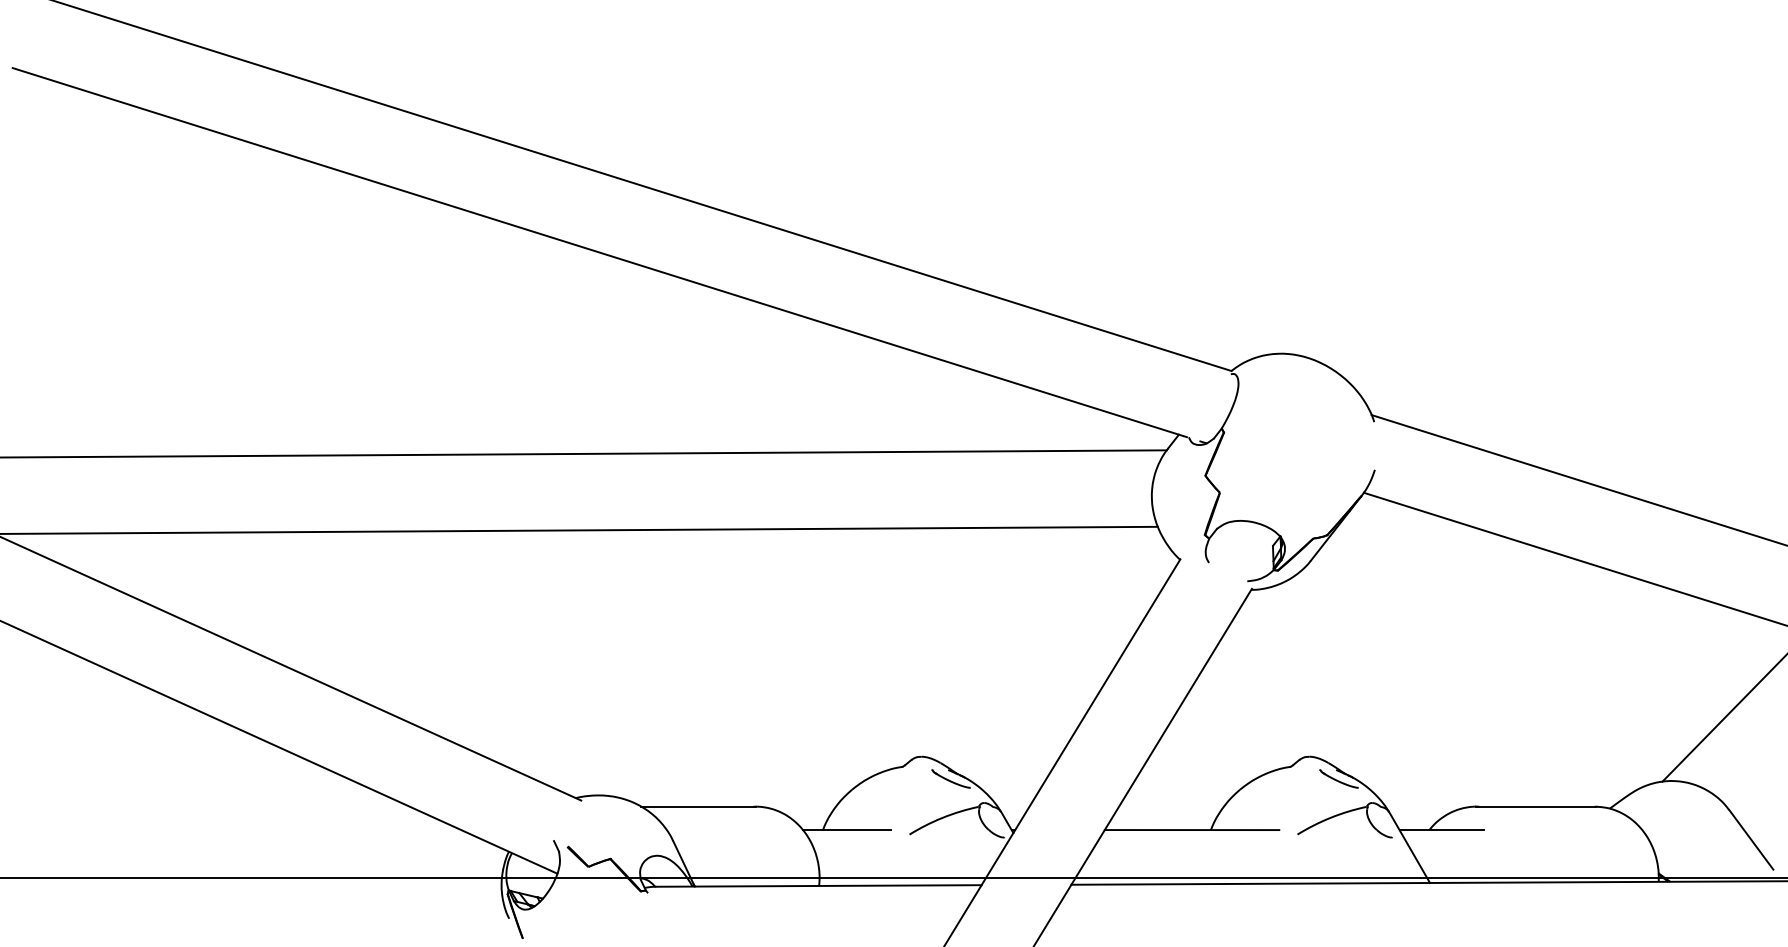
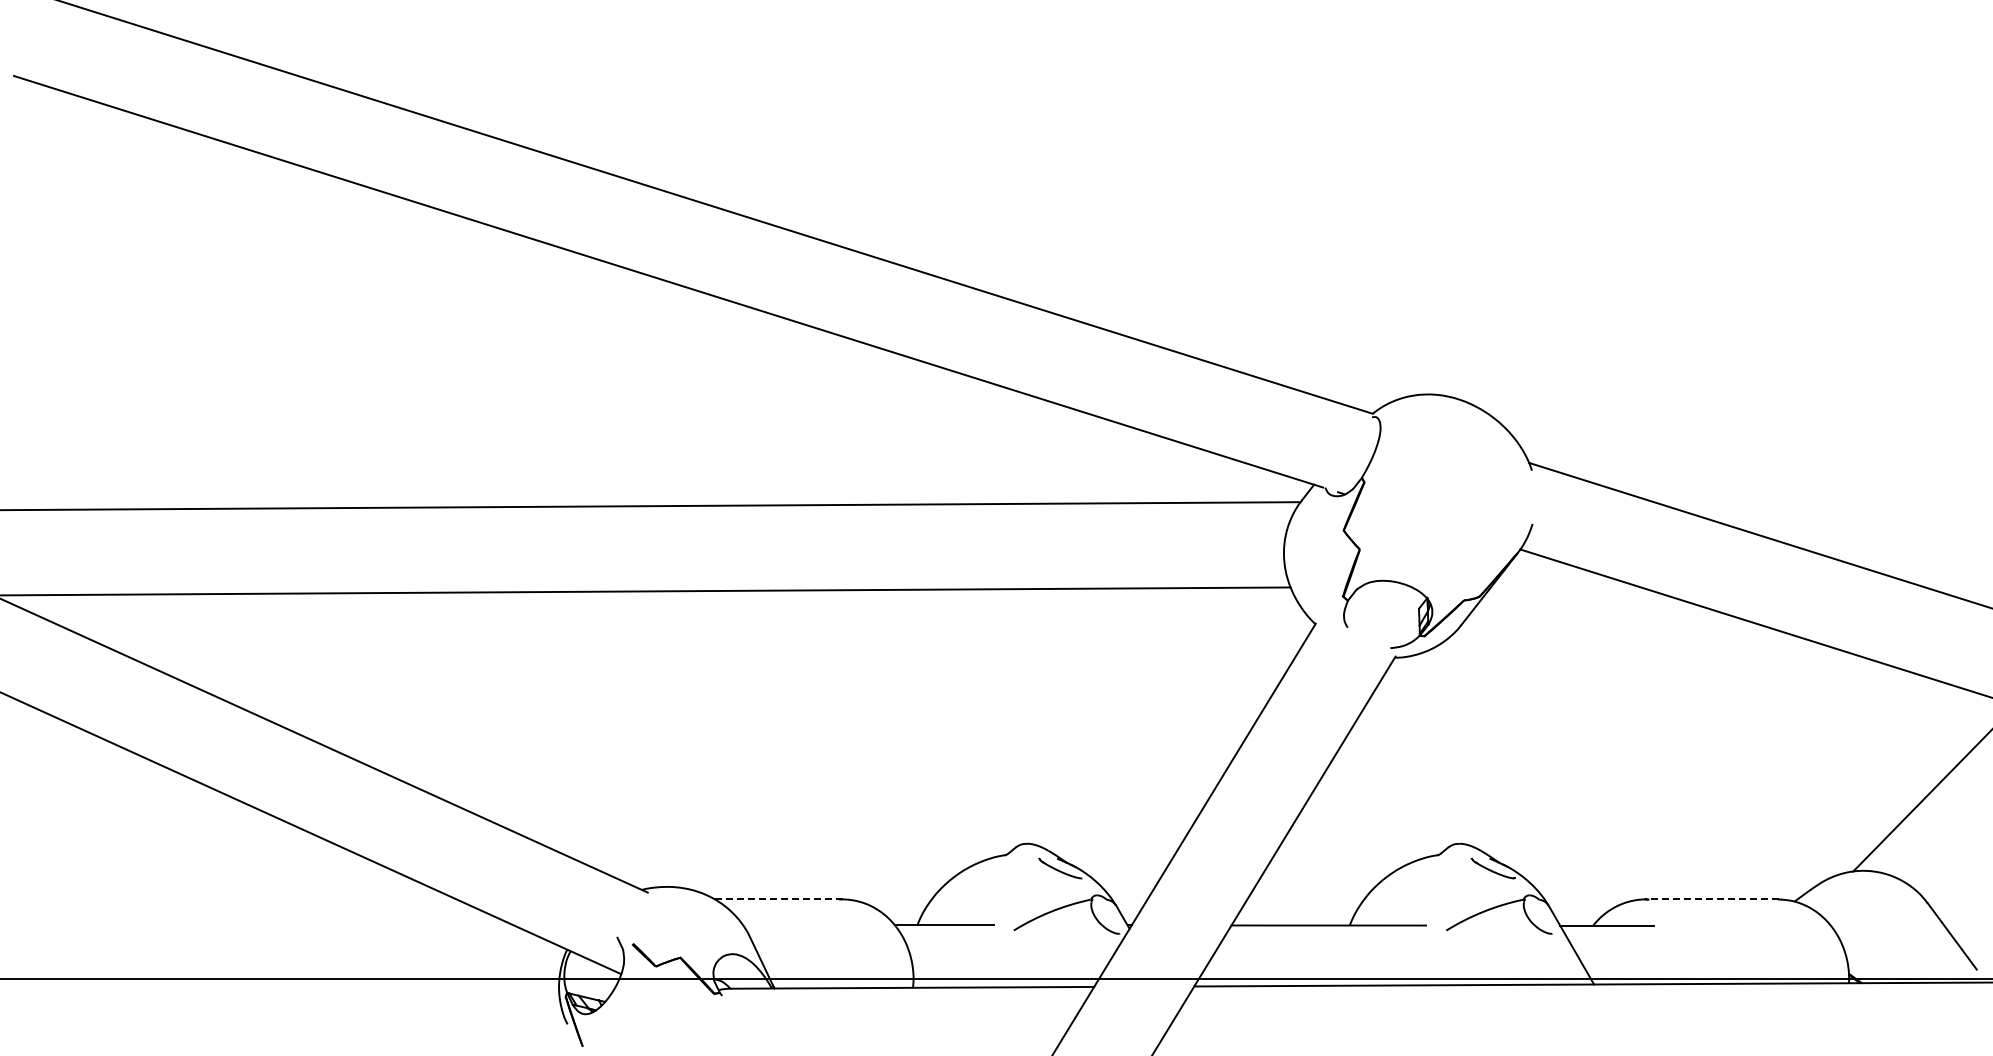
line: (698, 806) -> (778, 899), solid -> dashed
line: (1535, 806) -> (1711, 899), solid -> dashed

